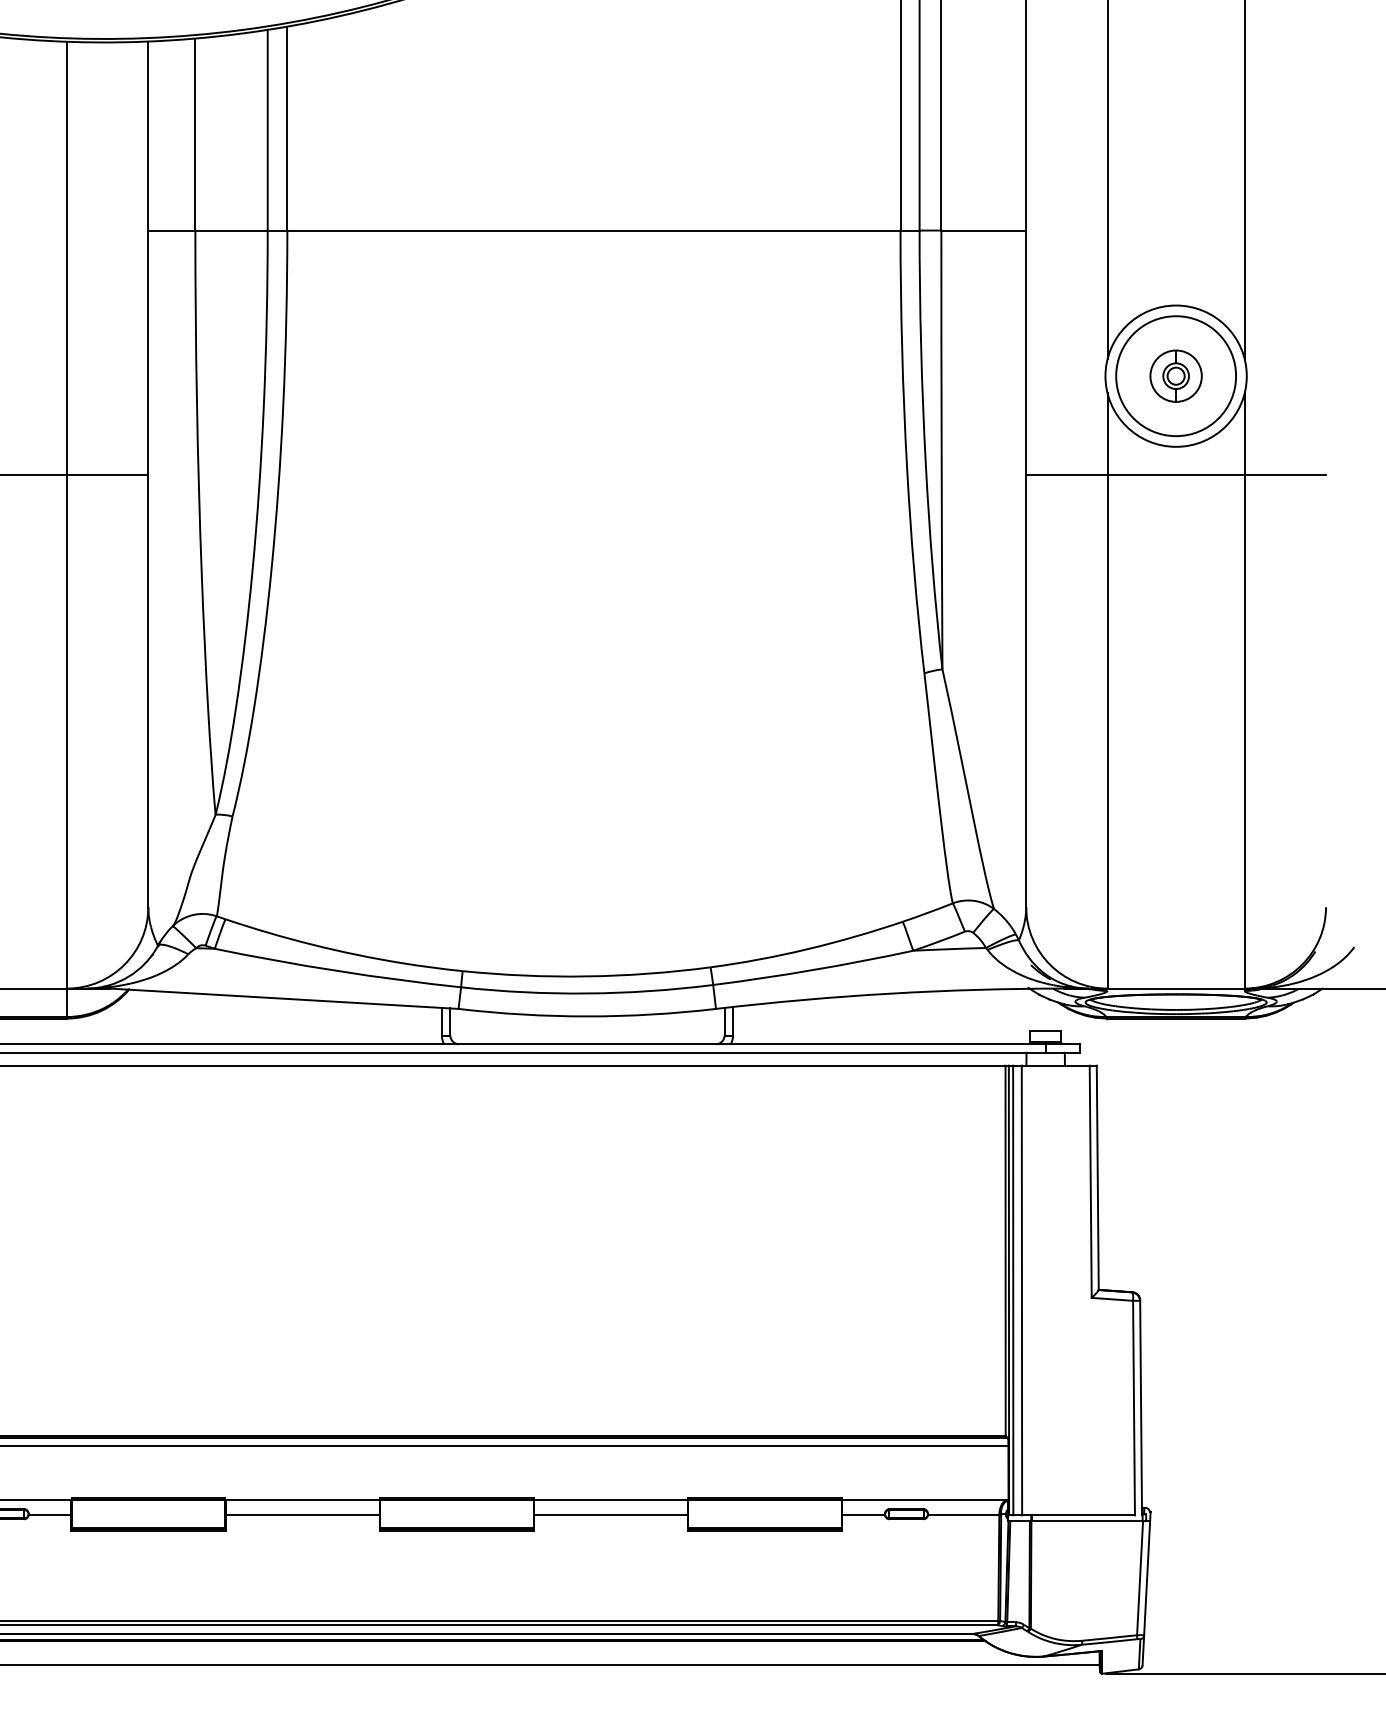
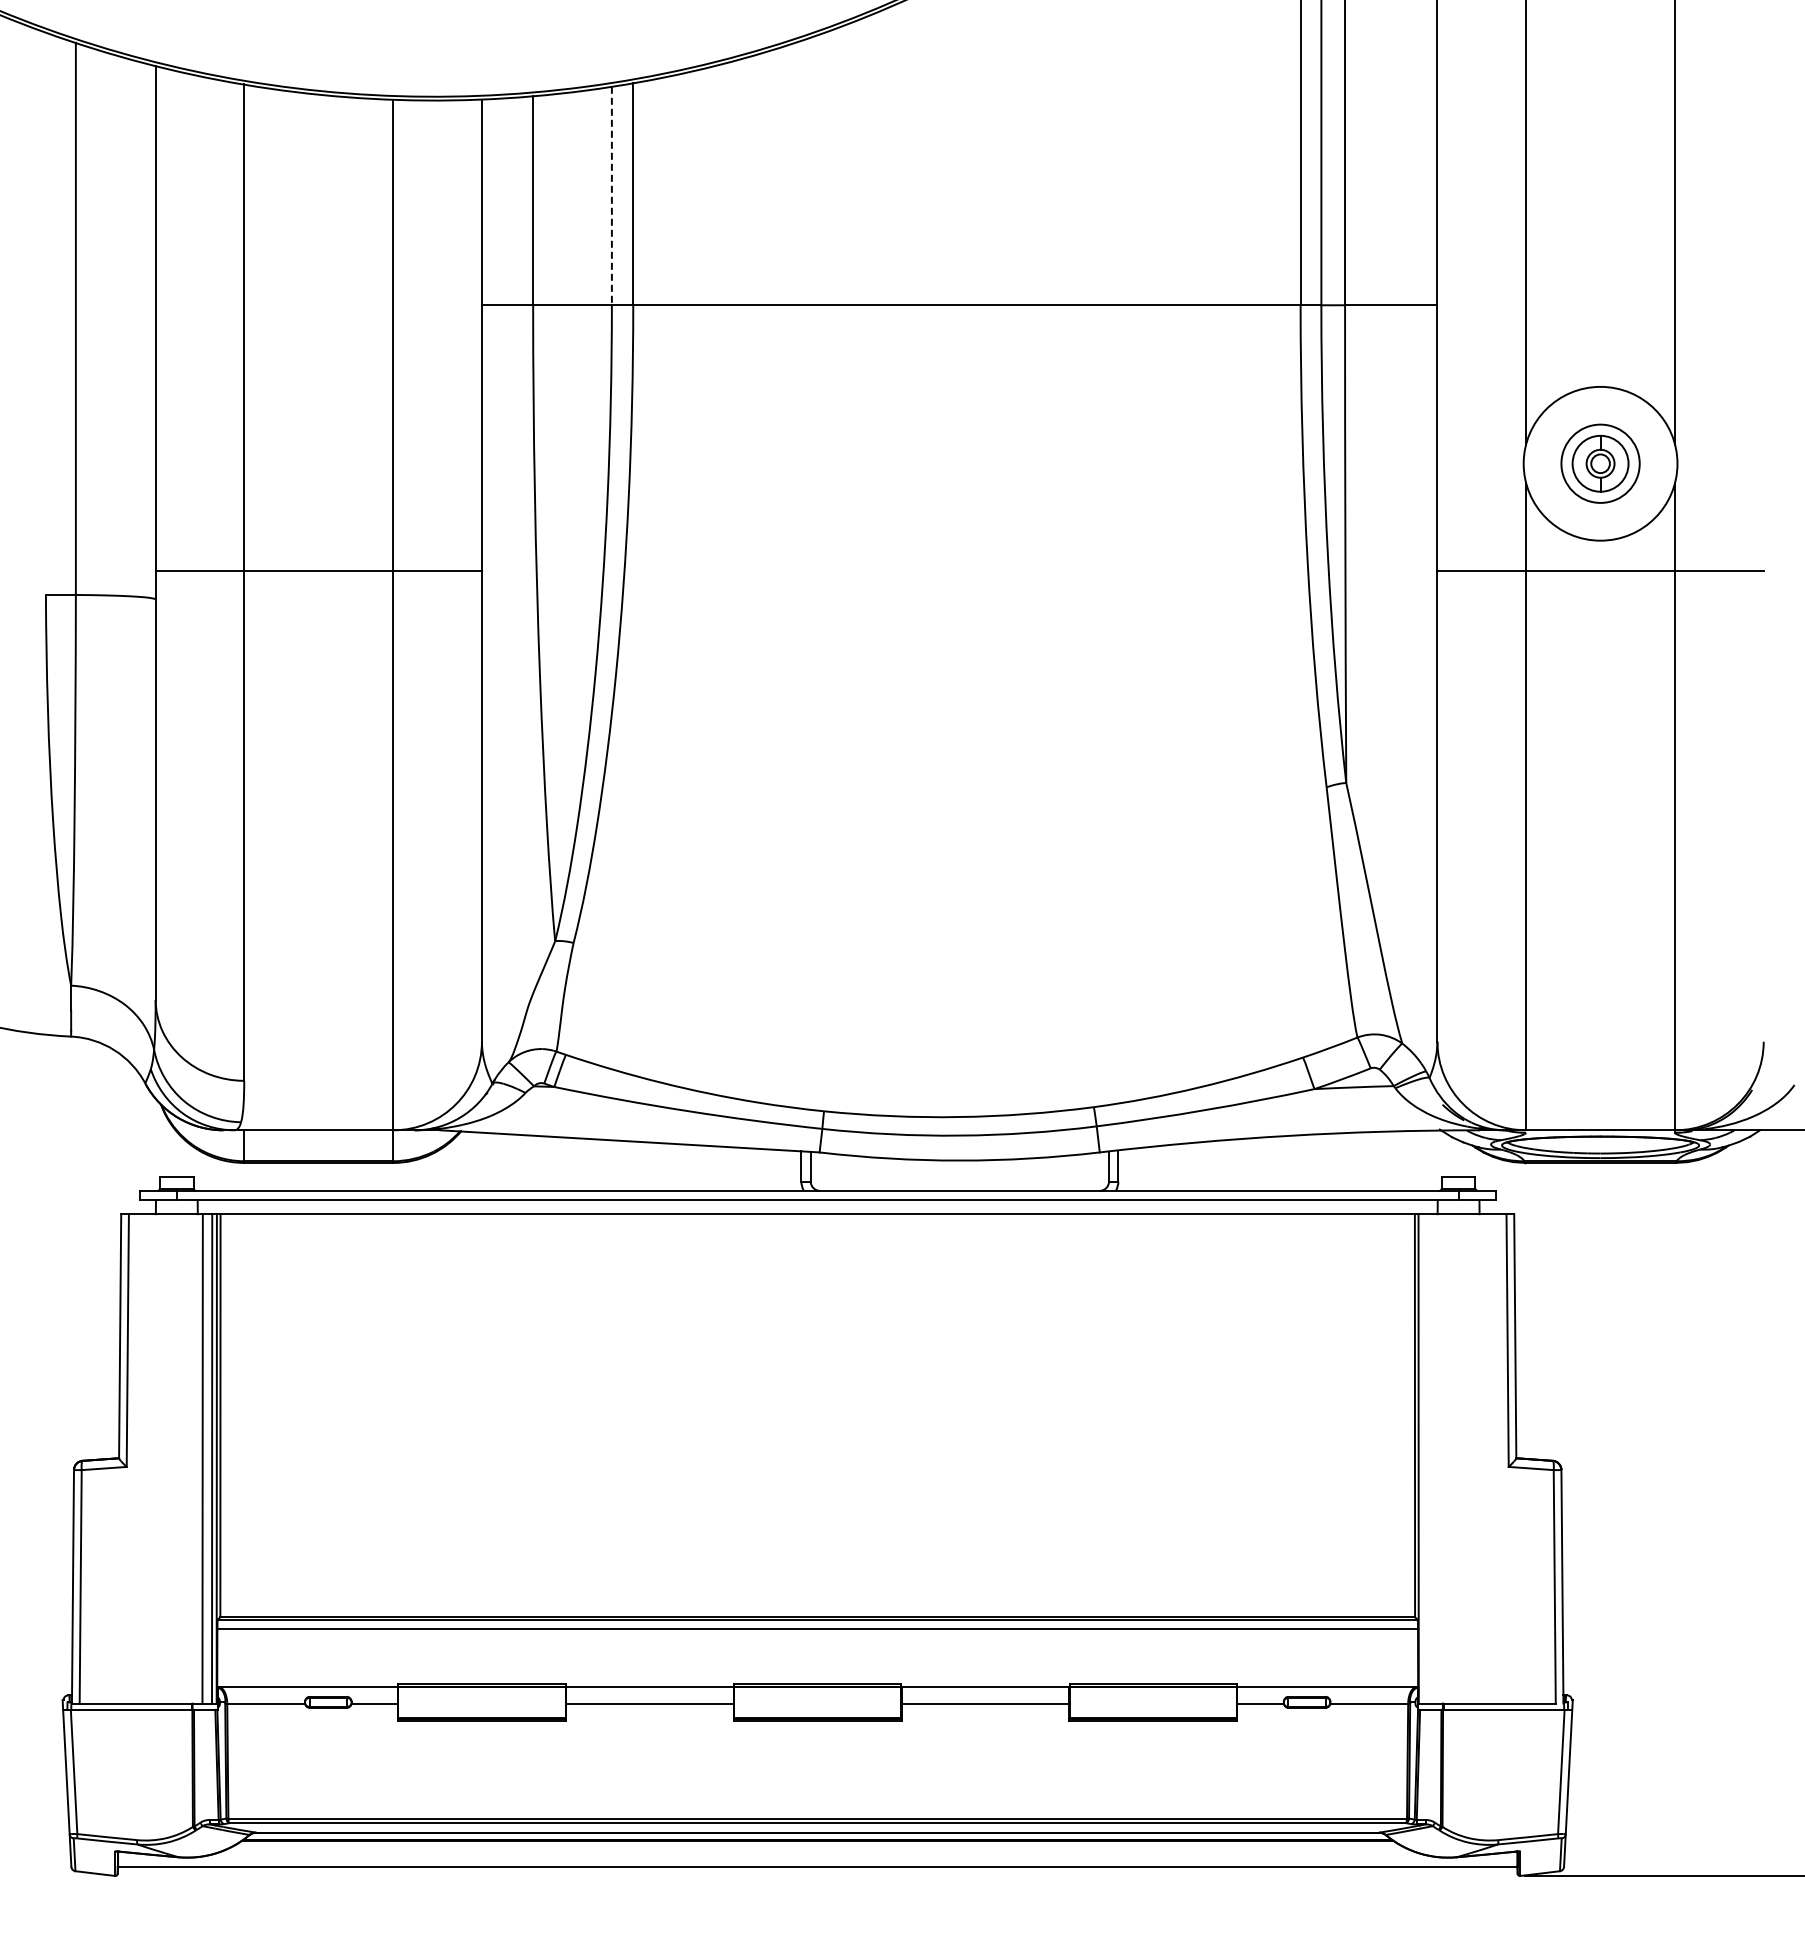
line: (267, 130) -> (611, 196), solid -> dashed
circle: (1176, 375) -> (1600, 463), size x0.6
line: (1013, 1290) -> (1423, 1458), removed
line: (1021, 1290) -> (1432, 1458), removed

